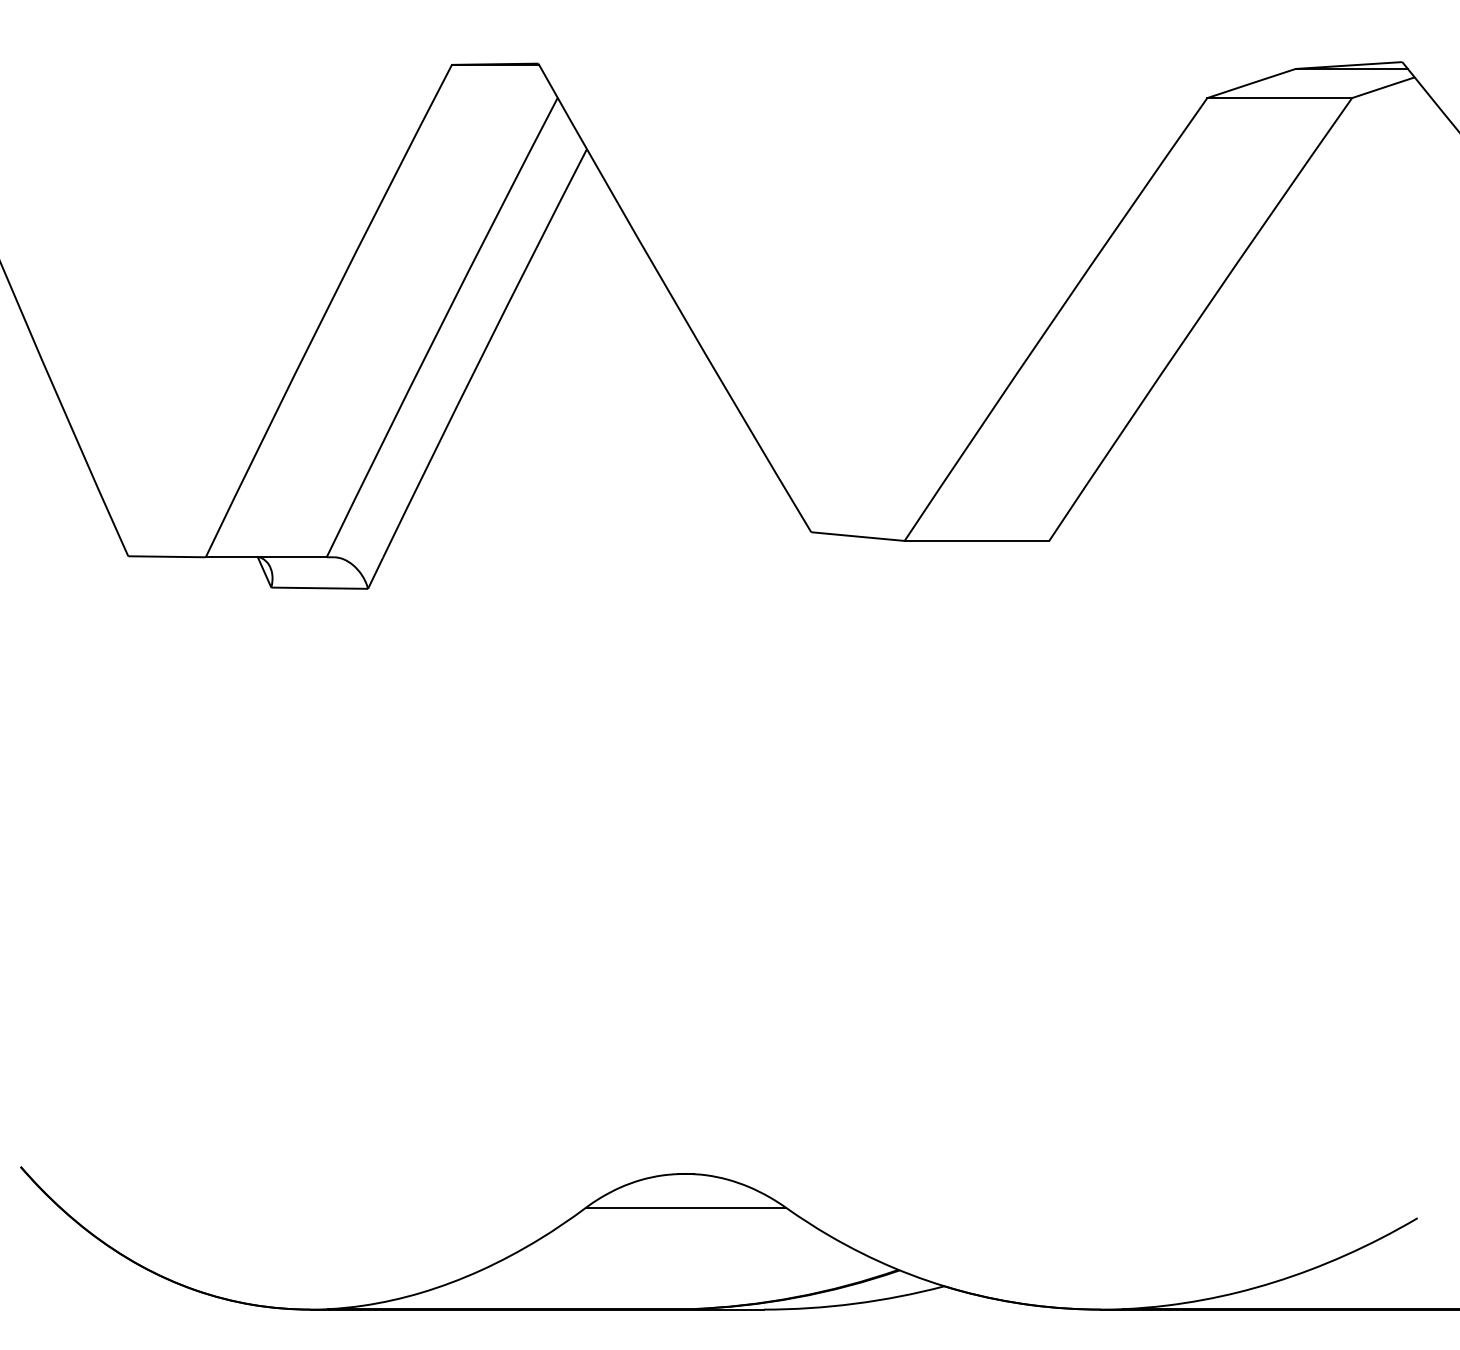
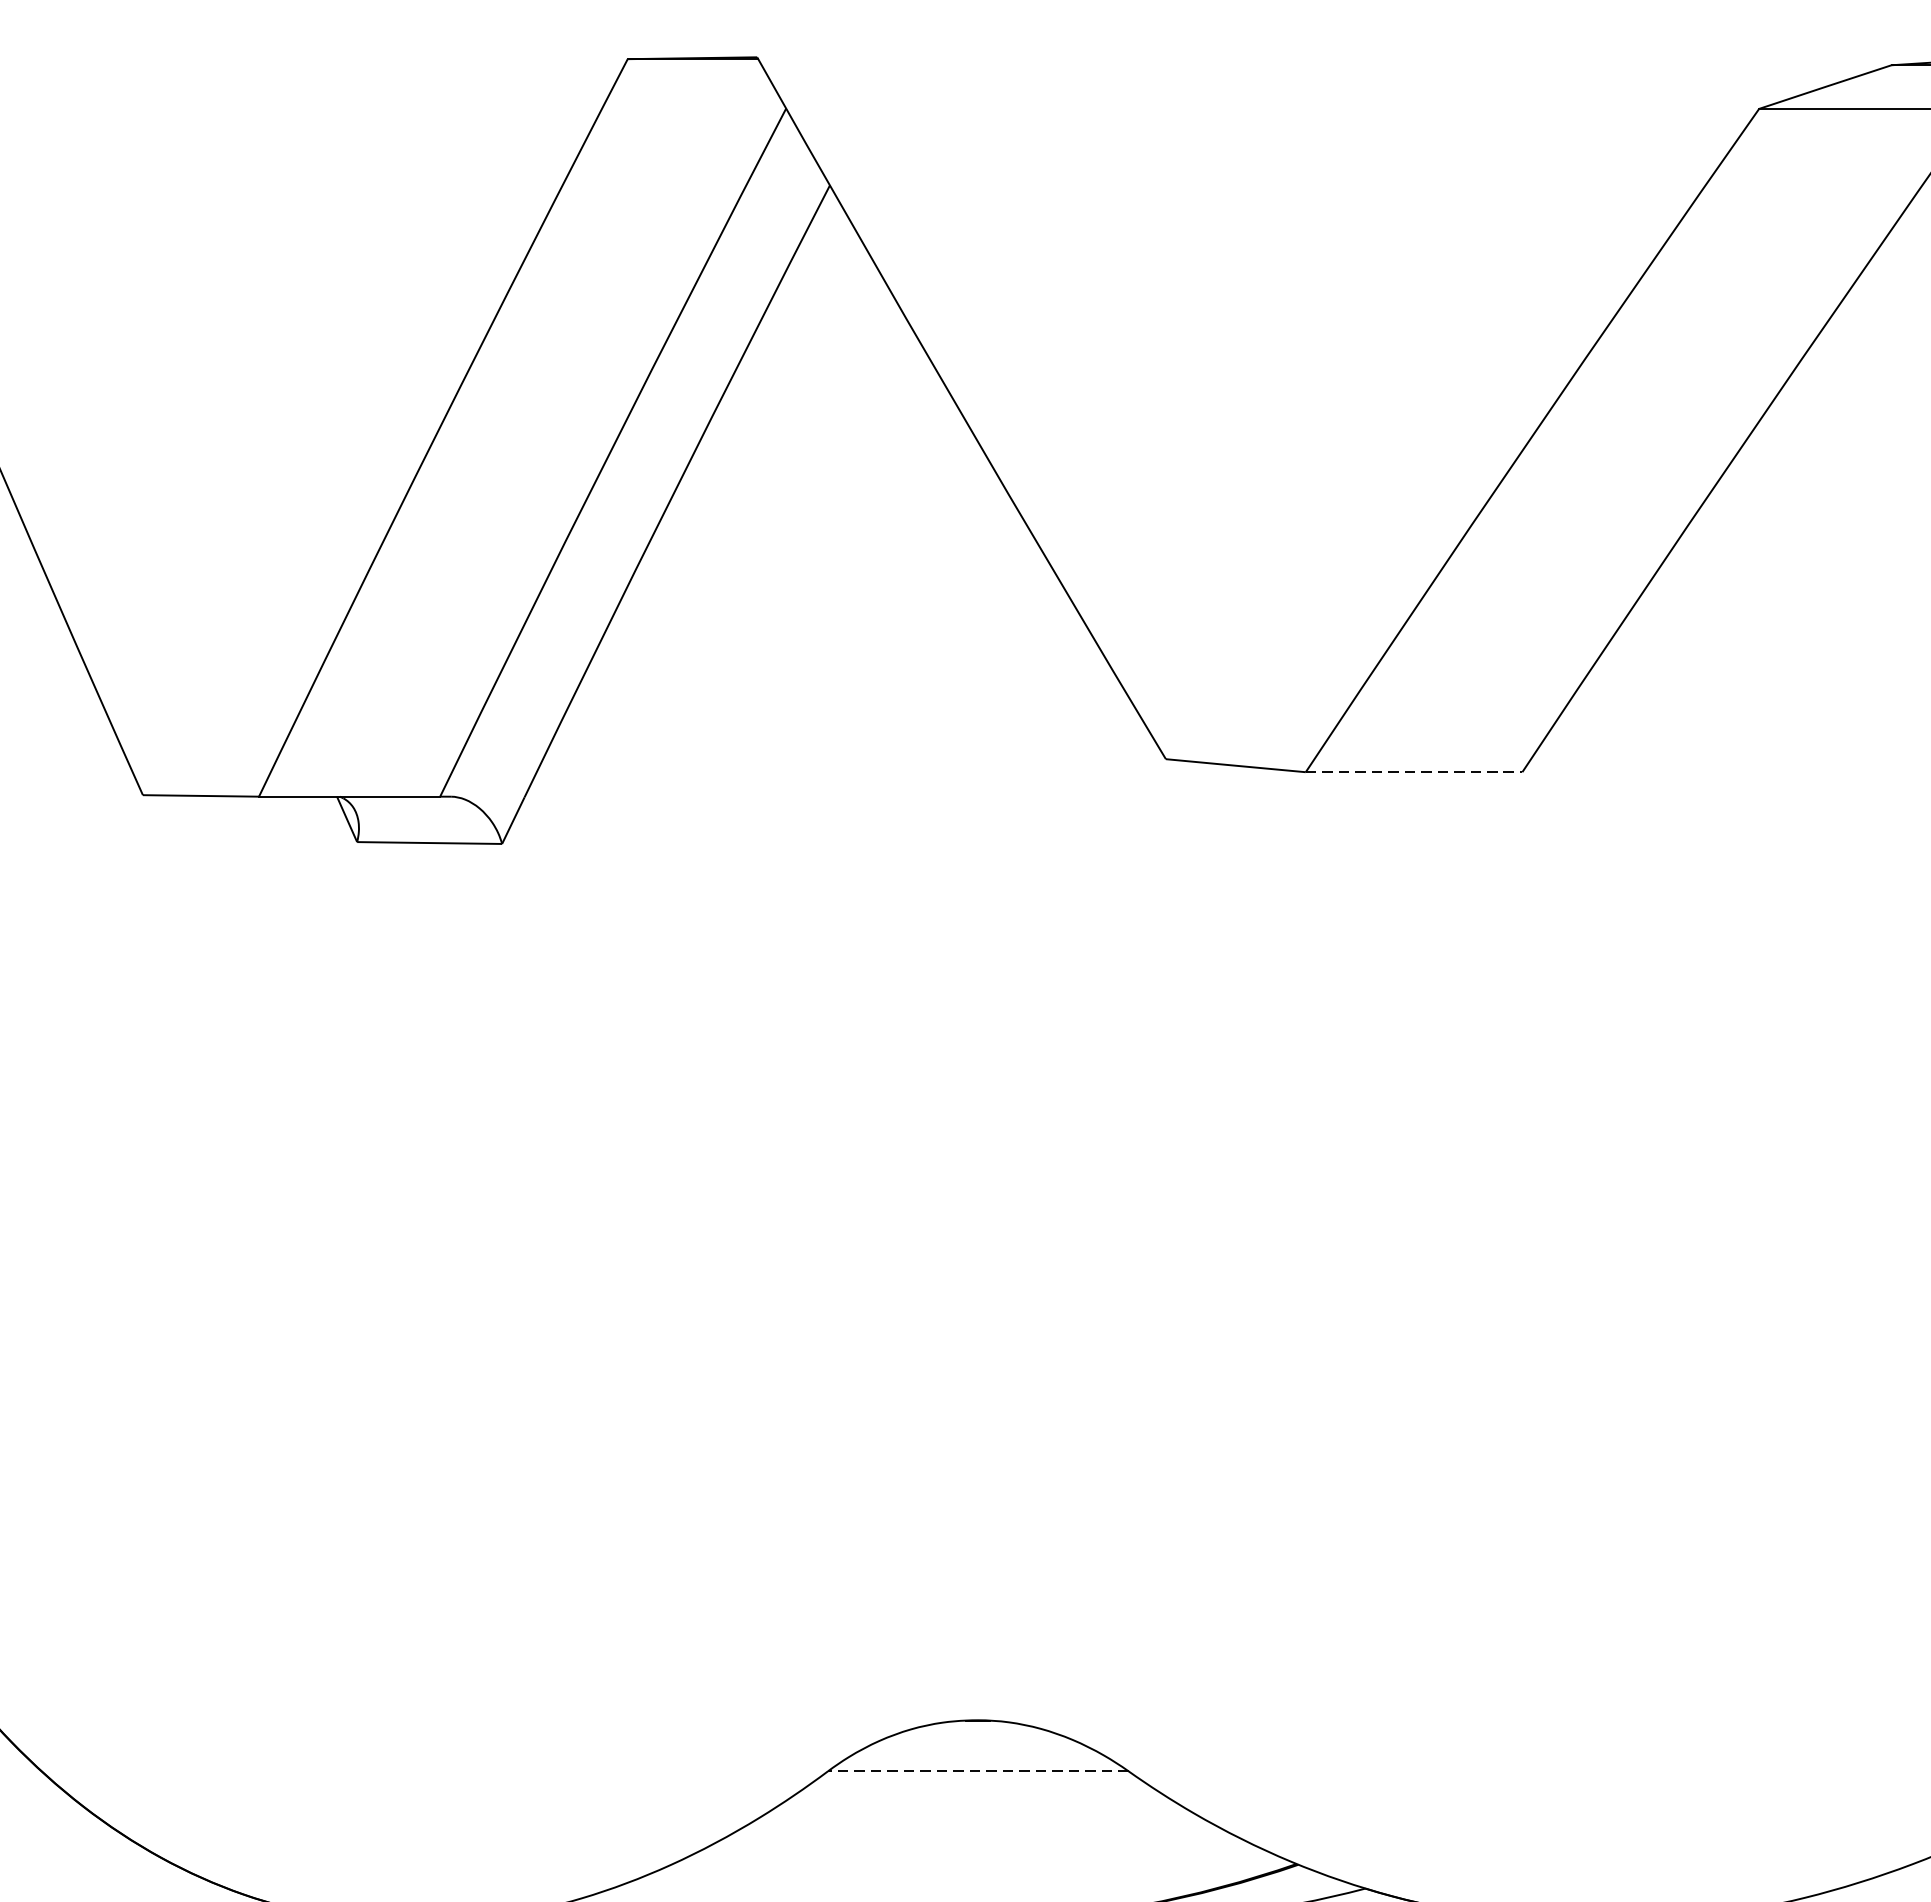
line: (977, 540) -> (1414, 771), solid -> dashed
line: (685, 1207) -> (977, 1770), solid -> dashed

